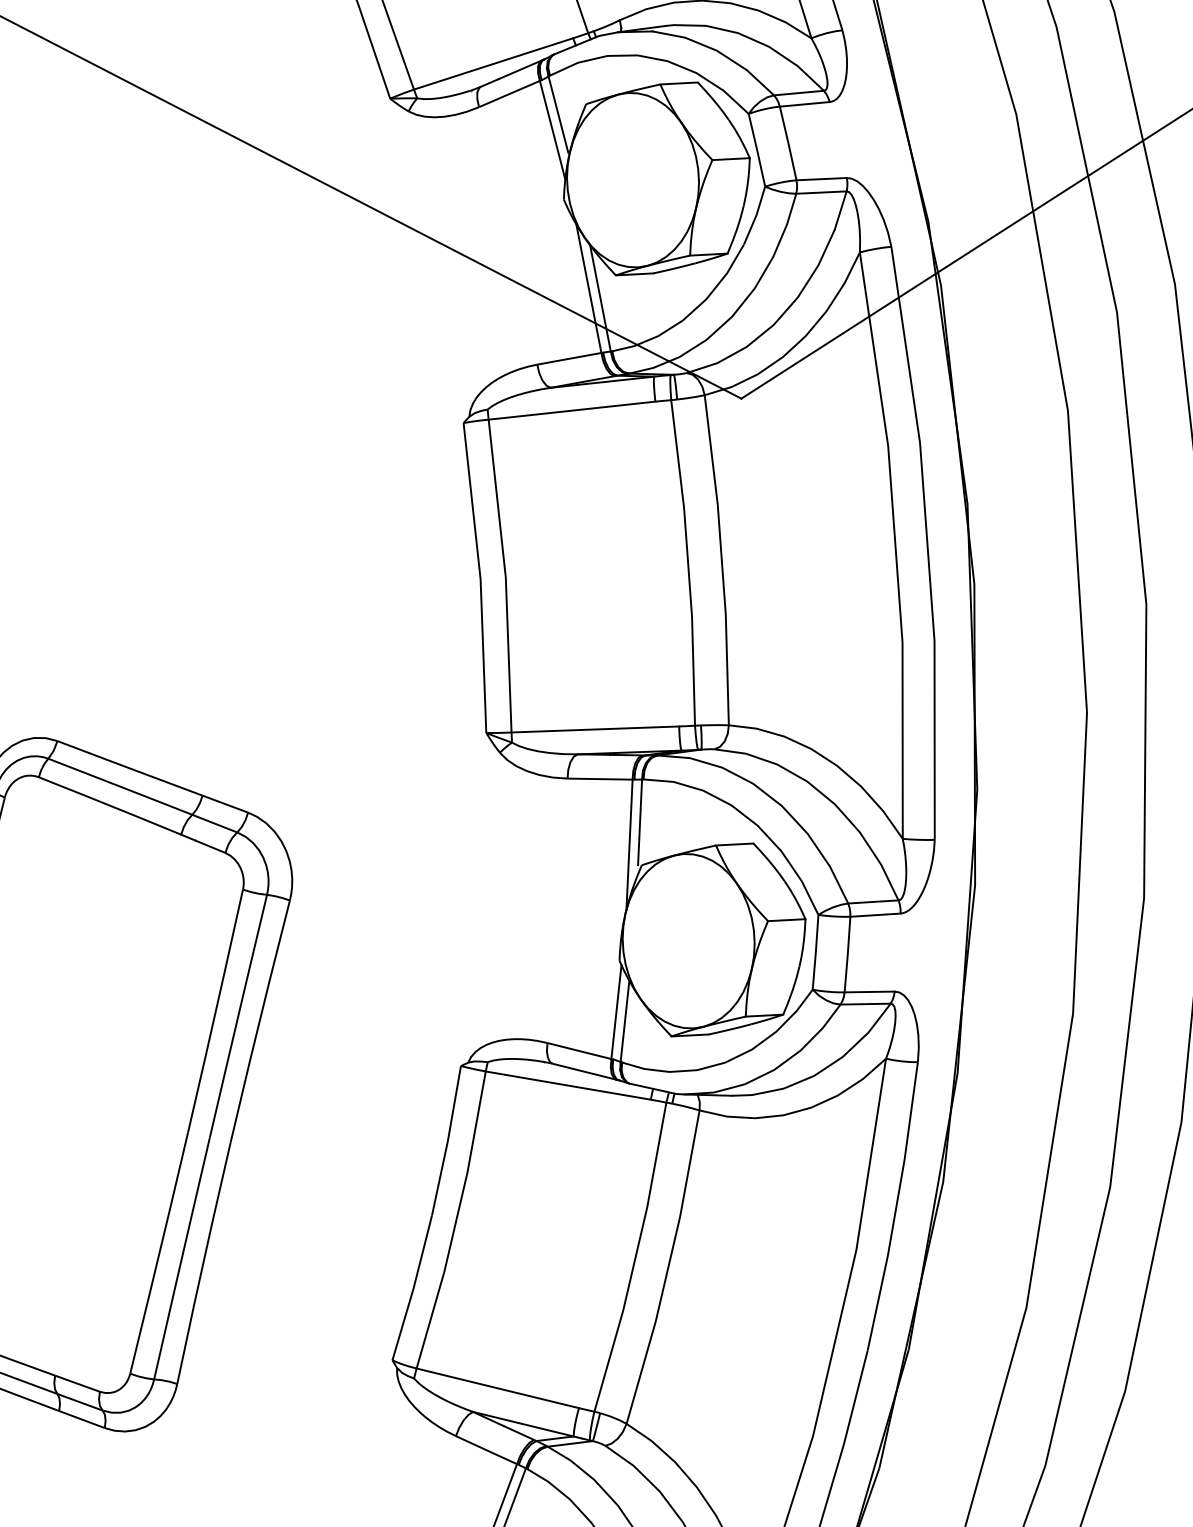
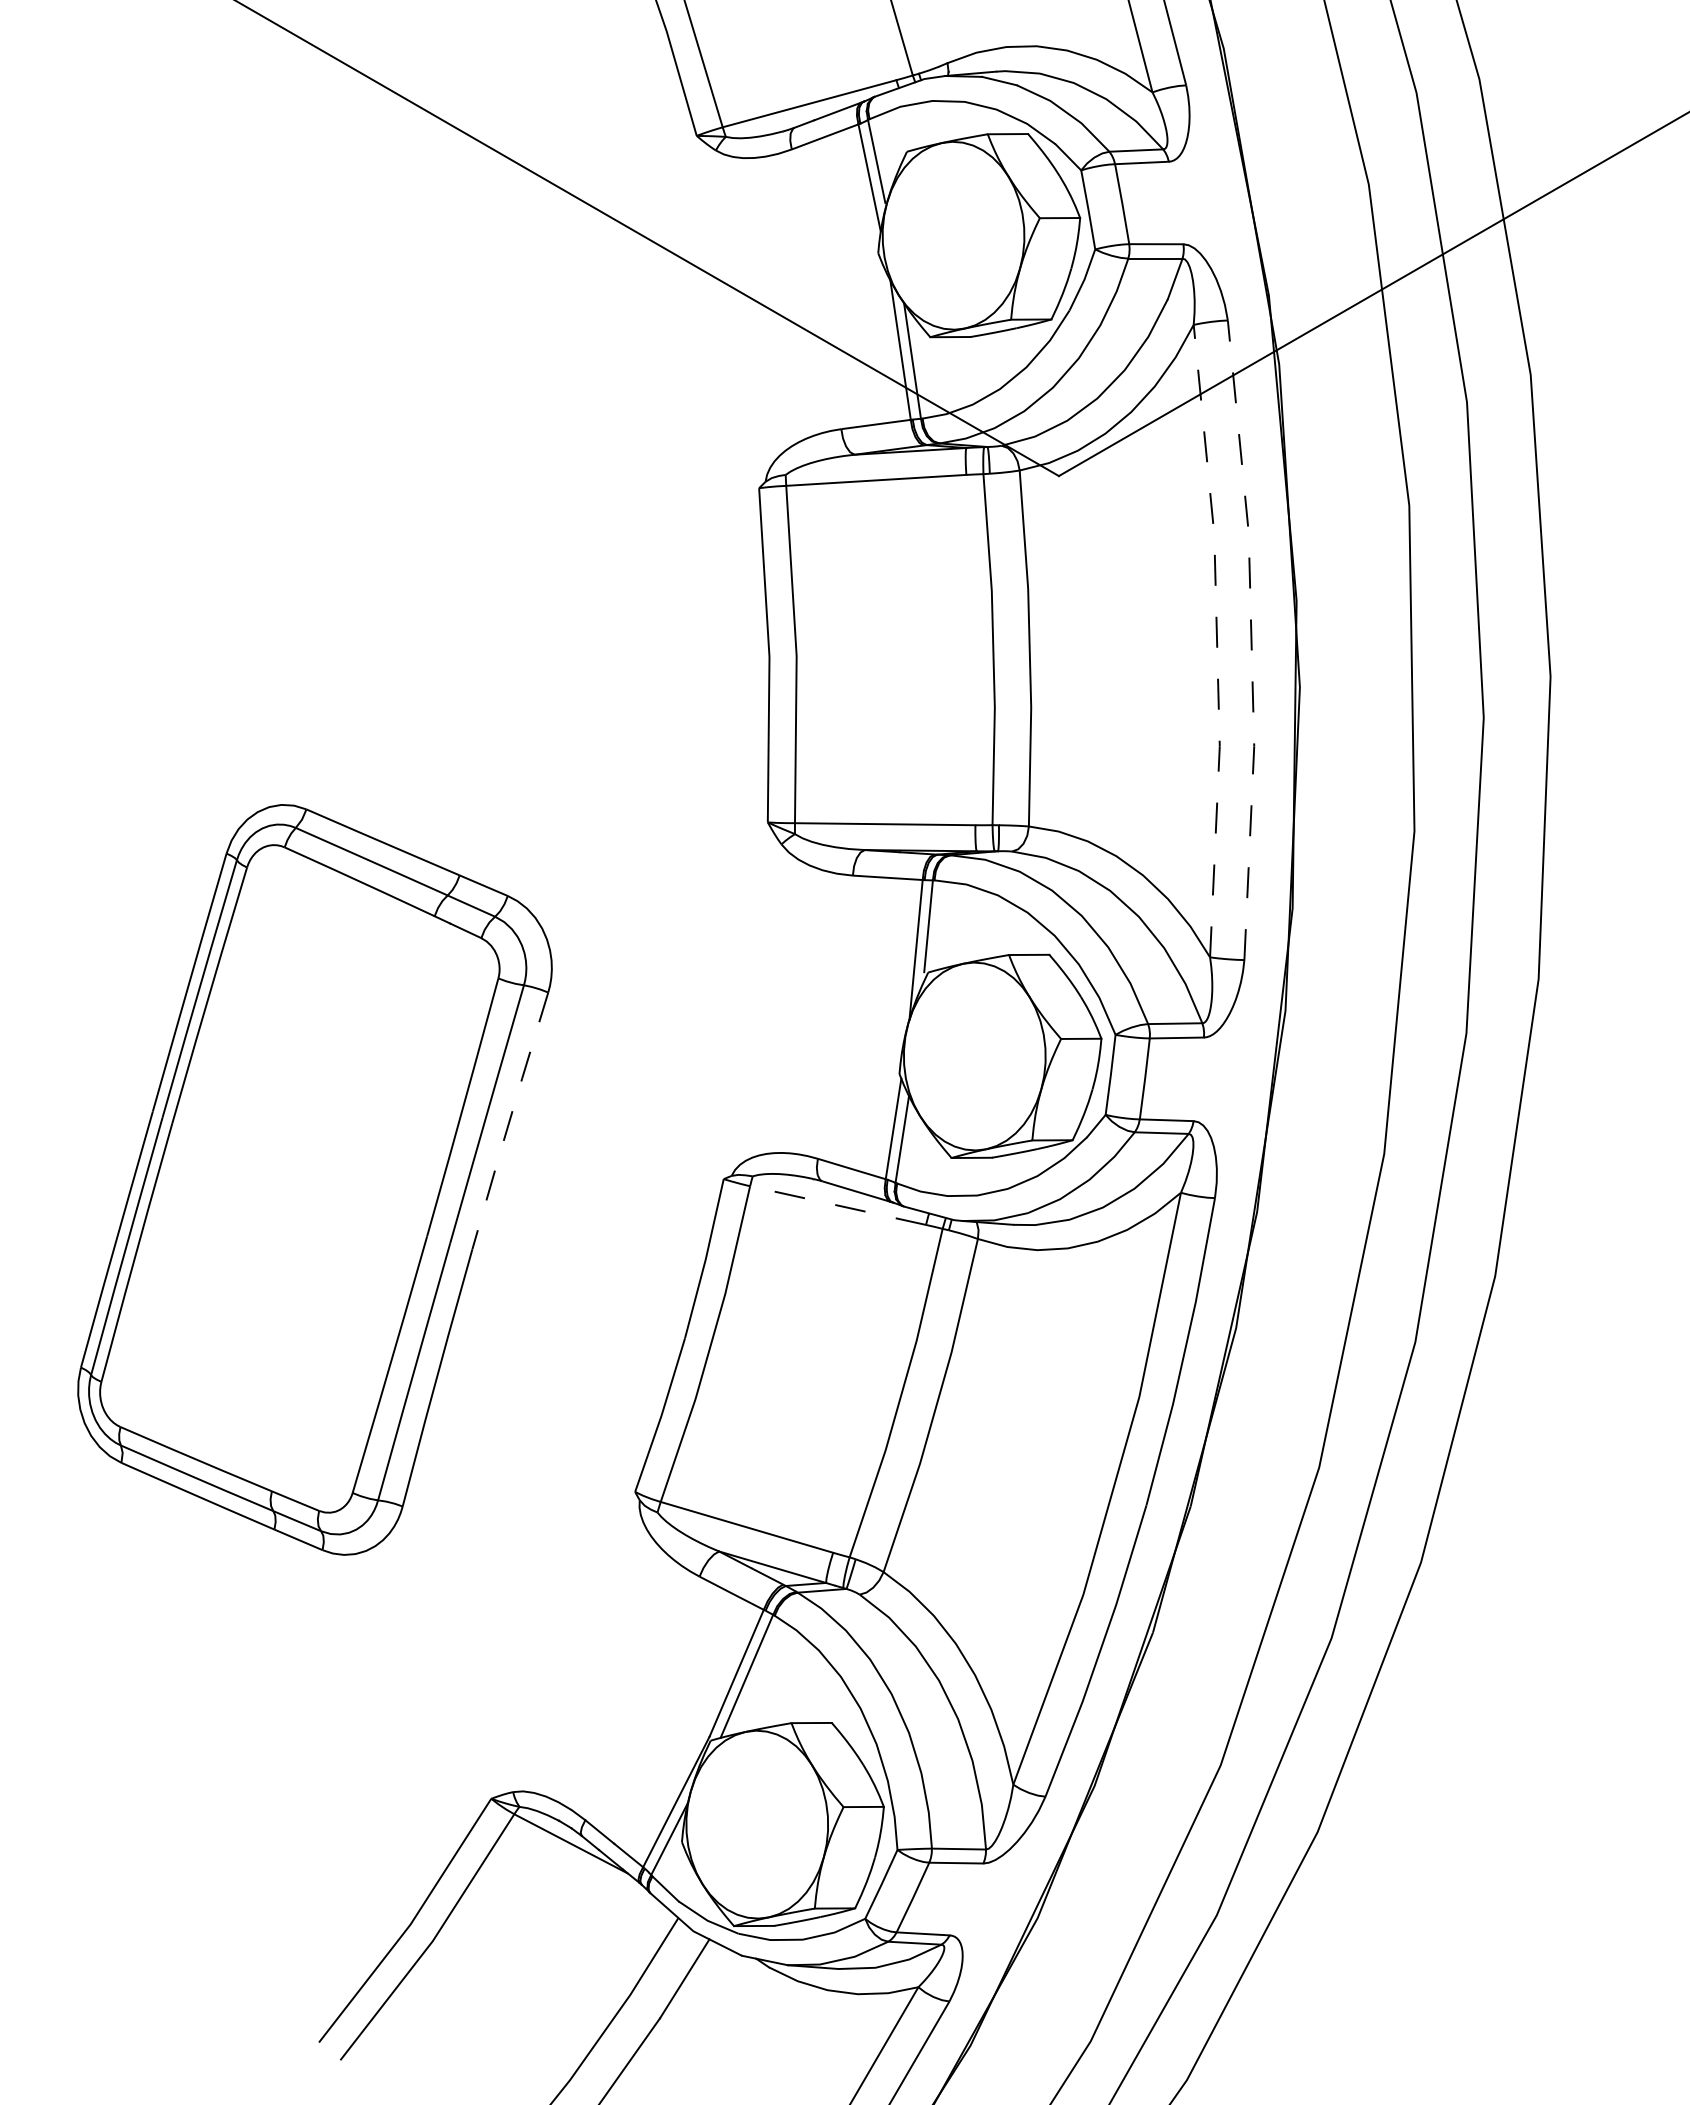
line: (927, 541) -> (1251, 639), solid -> dashed
line: (895, 544) -> (1217, 640), solid -> dashed
line: (259, 1021) -> (509, 1121), solid -> dashed
line: (567, 1085) -> (837, 1205), solid -> dashed

